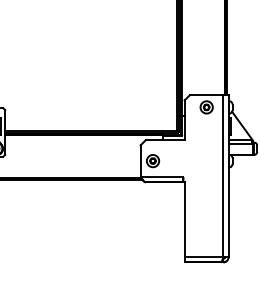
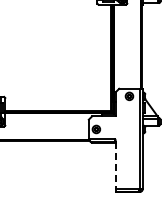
line: (184, 221) -> (115, 166), solid -> dashed

